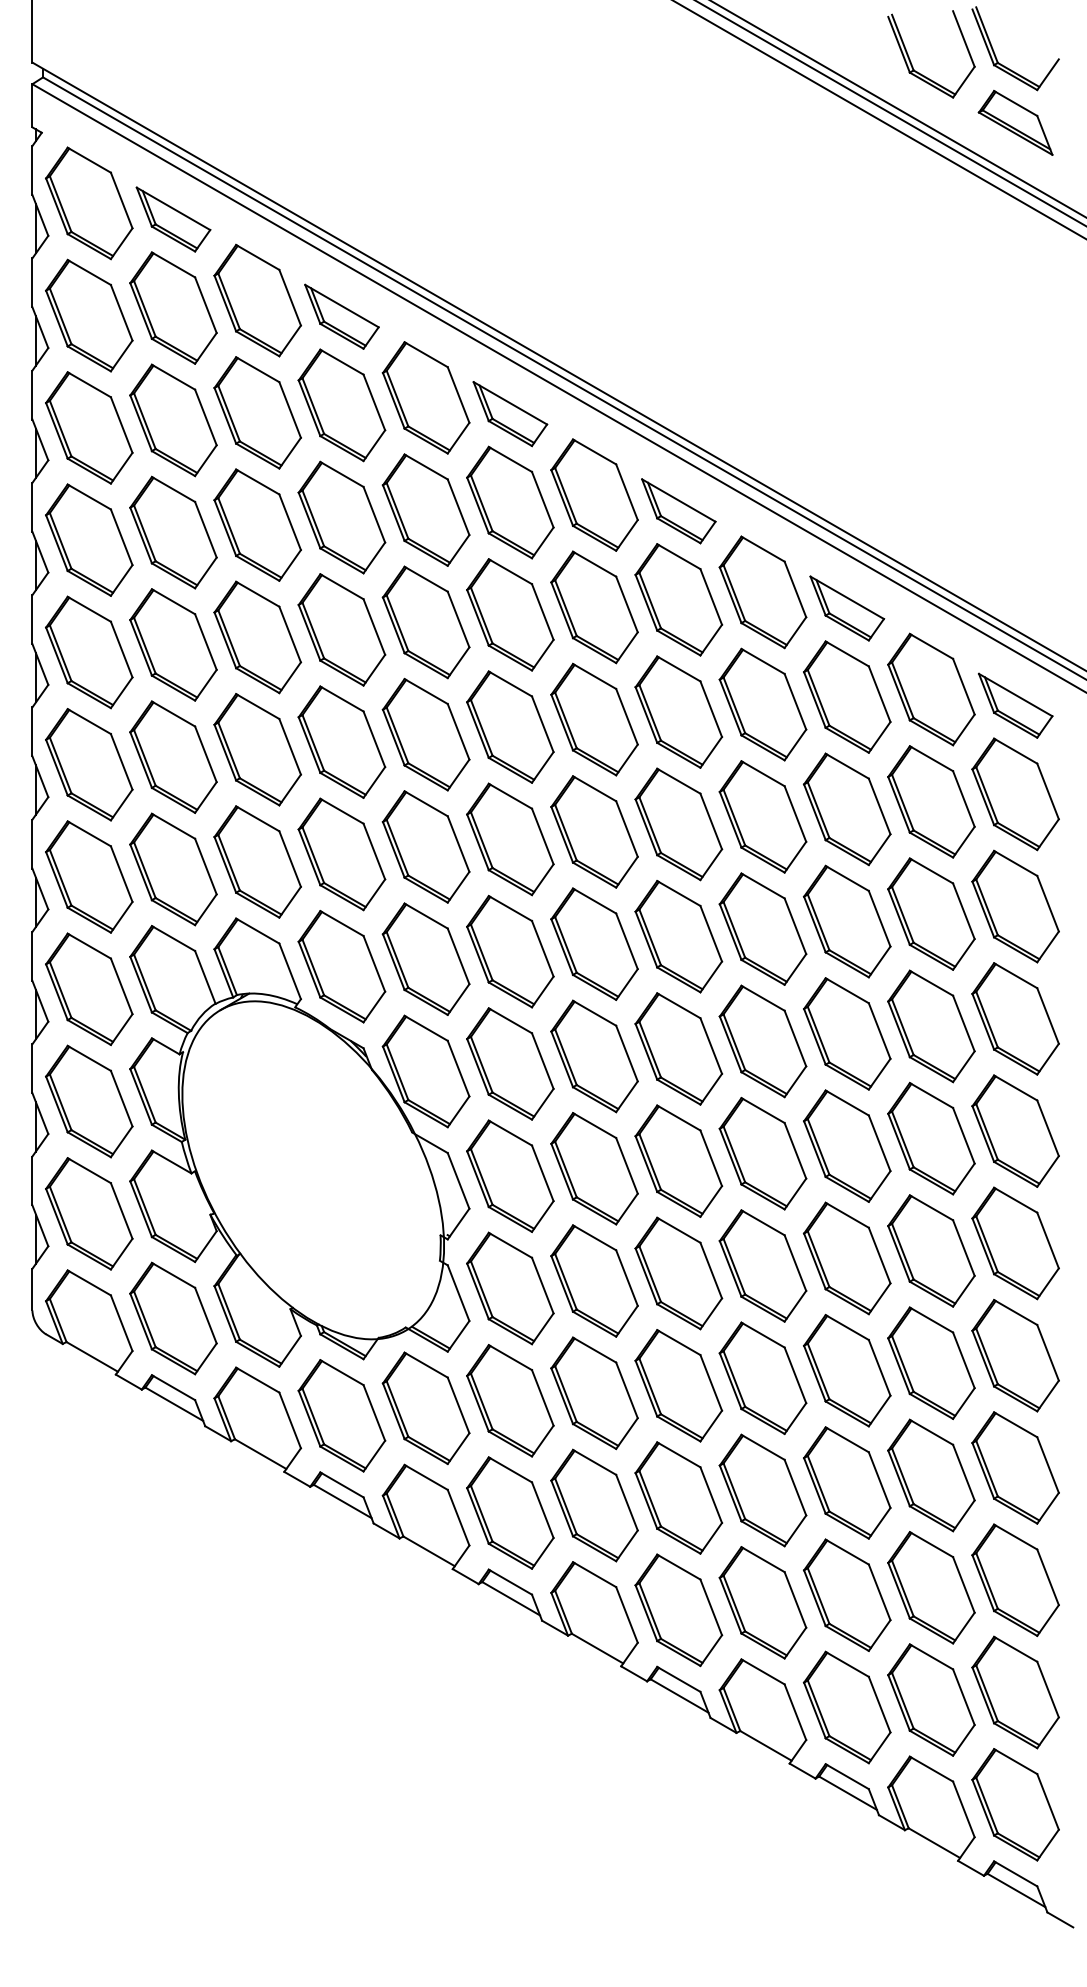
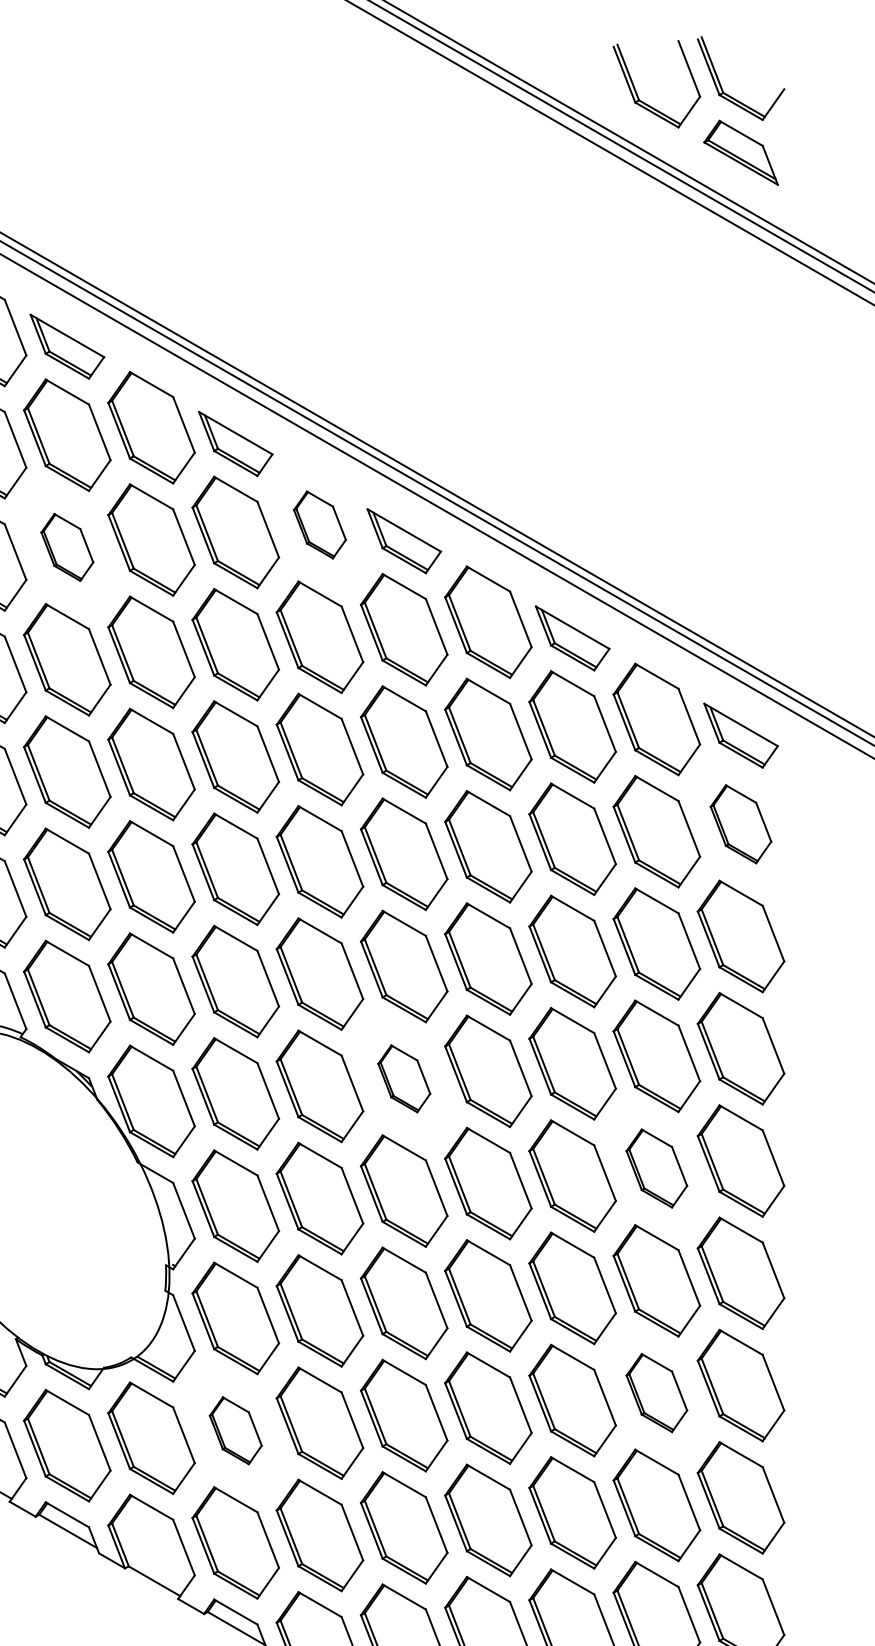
part: (594, 494) -> (319, 524), size x0.6
part: (341, 517) -> (66, 547), size x0.6
part: (1015, 794) -> (740, 824), size x0.7
part: (678, 1048) -> (403, 1078), size x0.6
part: (931, 1138) -> (656, 1168), size x0.7
part: (931, 1362) -> (656, 1392), size x0.7
part: (510, 1400) -> (235, 1430), size x0.6

